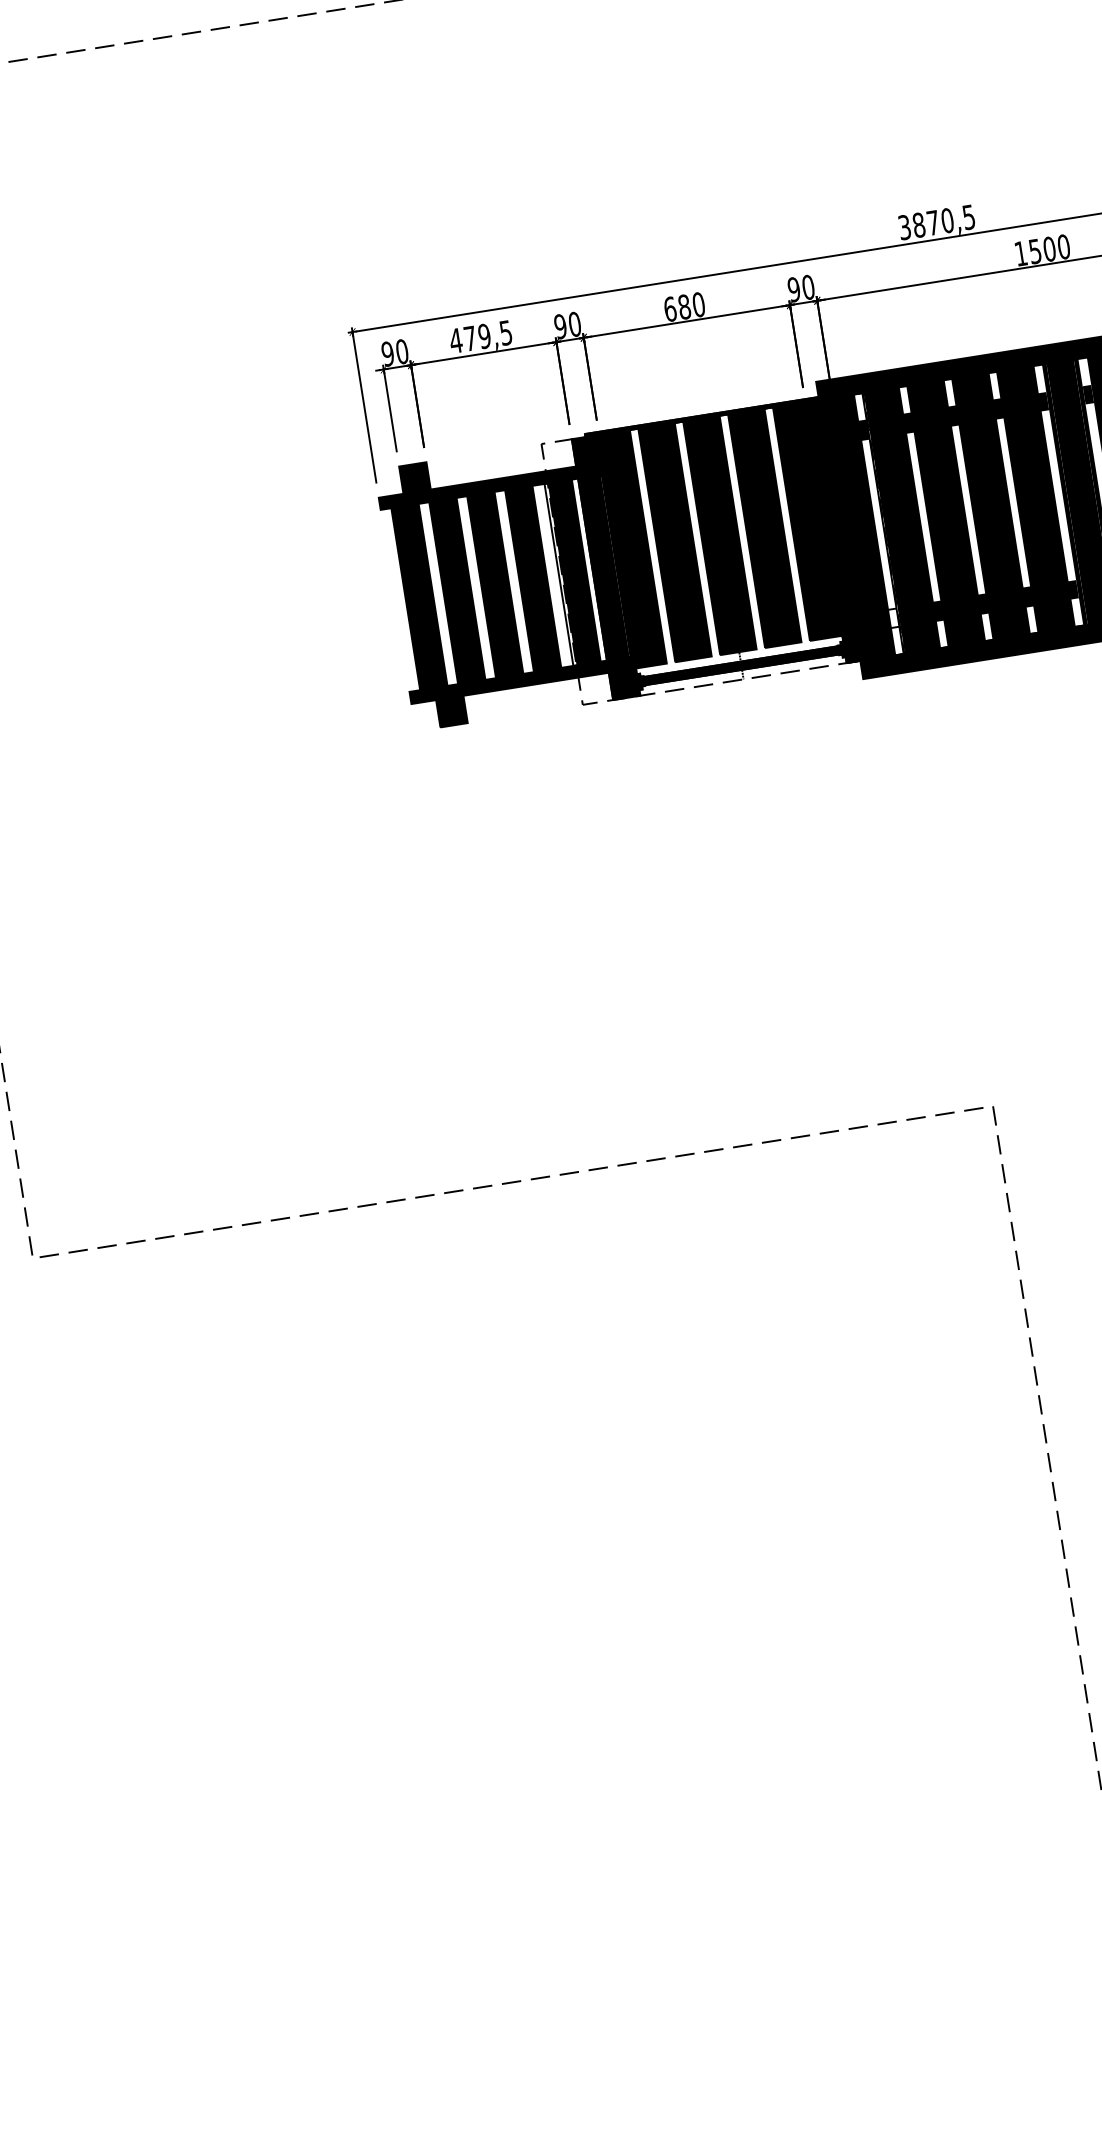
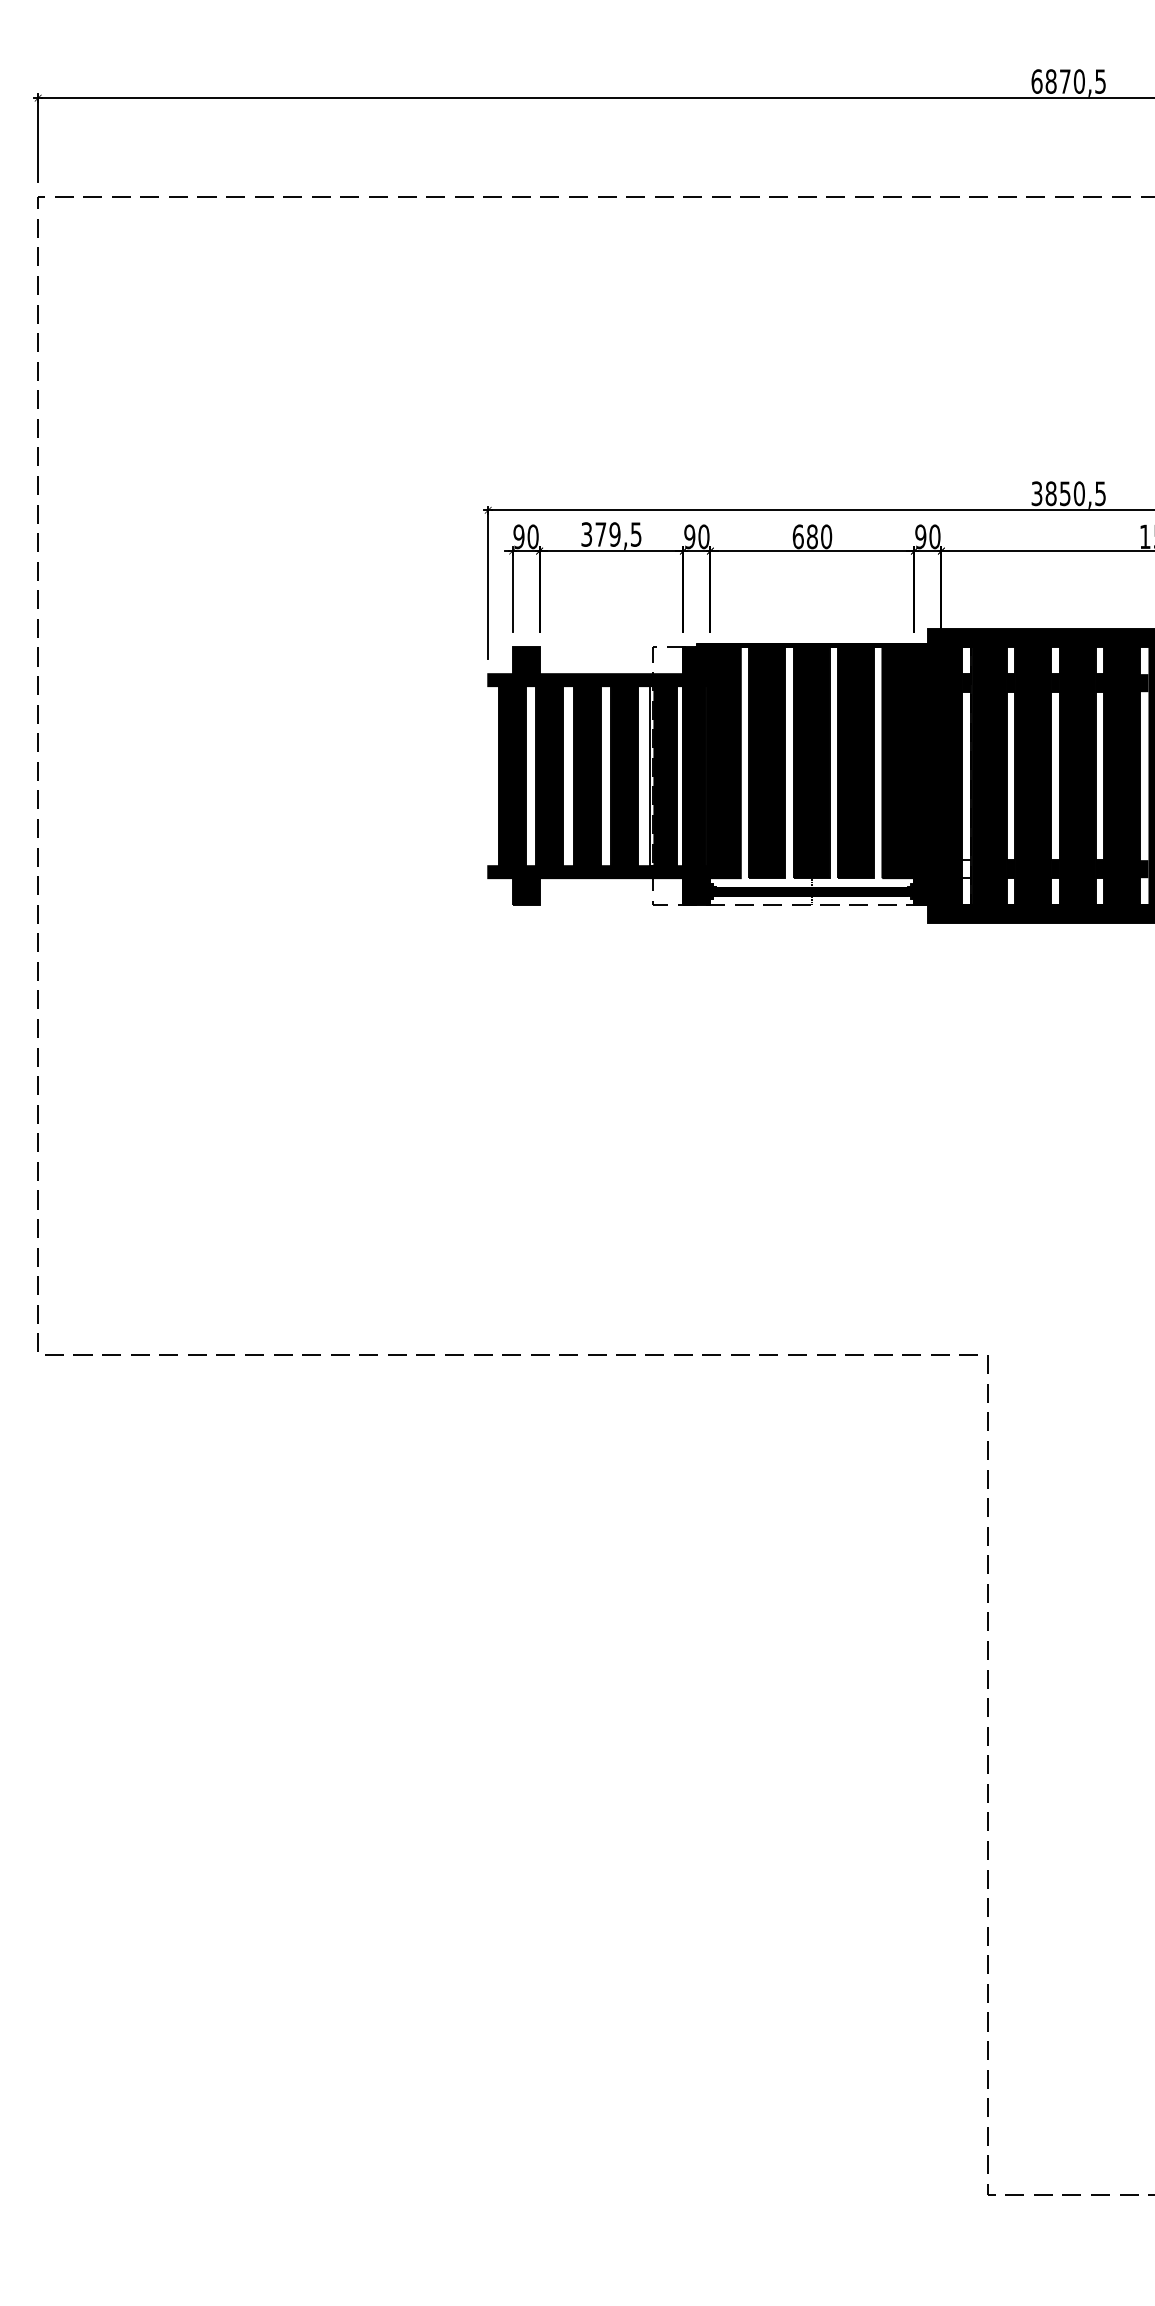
text: (933, 222) -> (1065, 493), 3870,5 -> 3850,5
text: (455, 340) -> (586, 534), 479,5 -> 379,5

